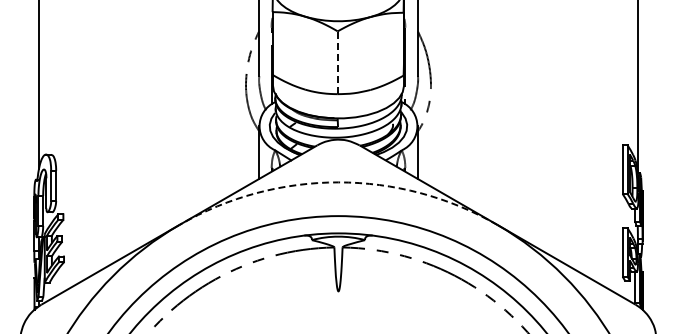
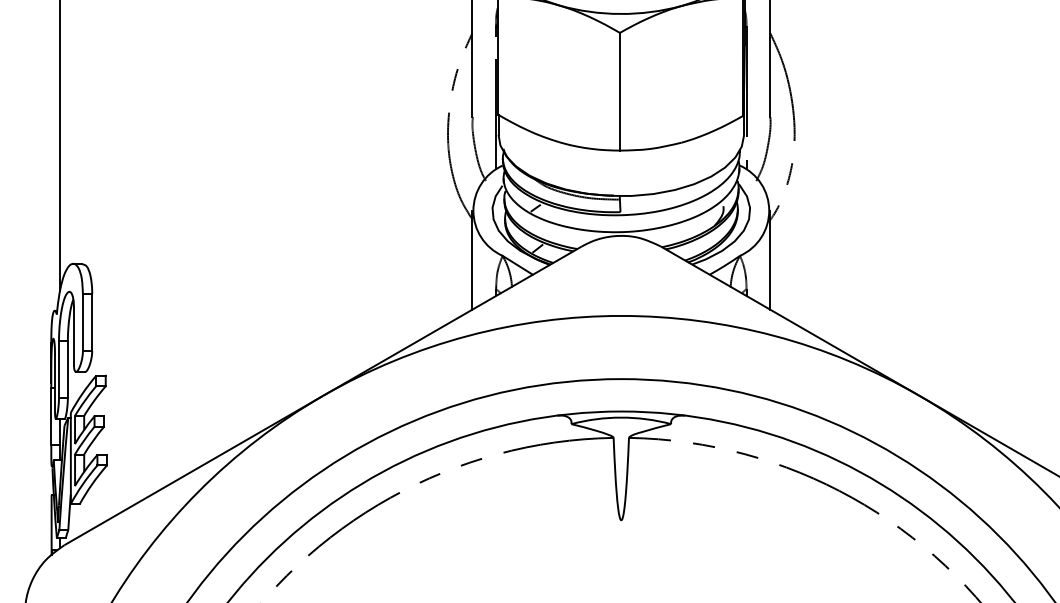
line: (337, 62) -> (619, 91), dashed -> solid
arc: (338, 182) -> (621, 316), dashed -> solid

